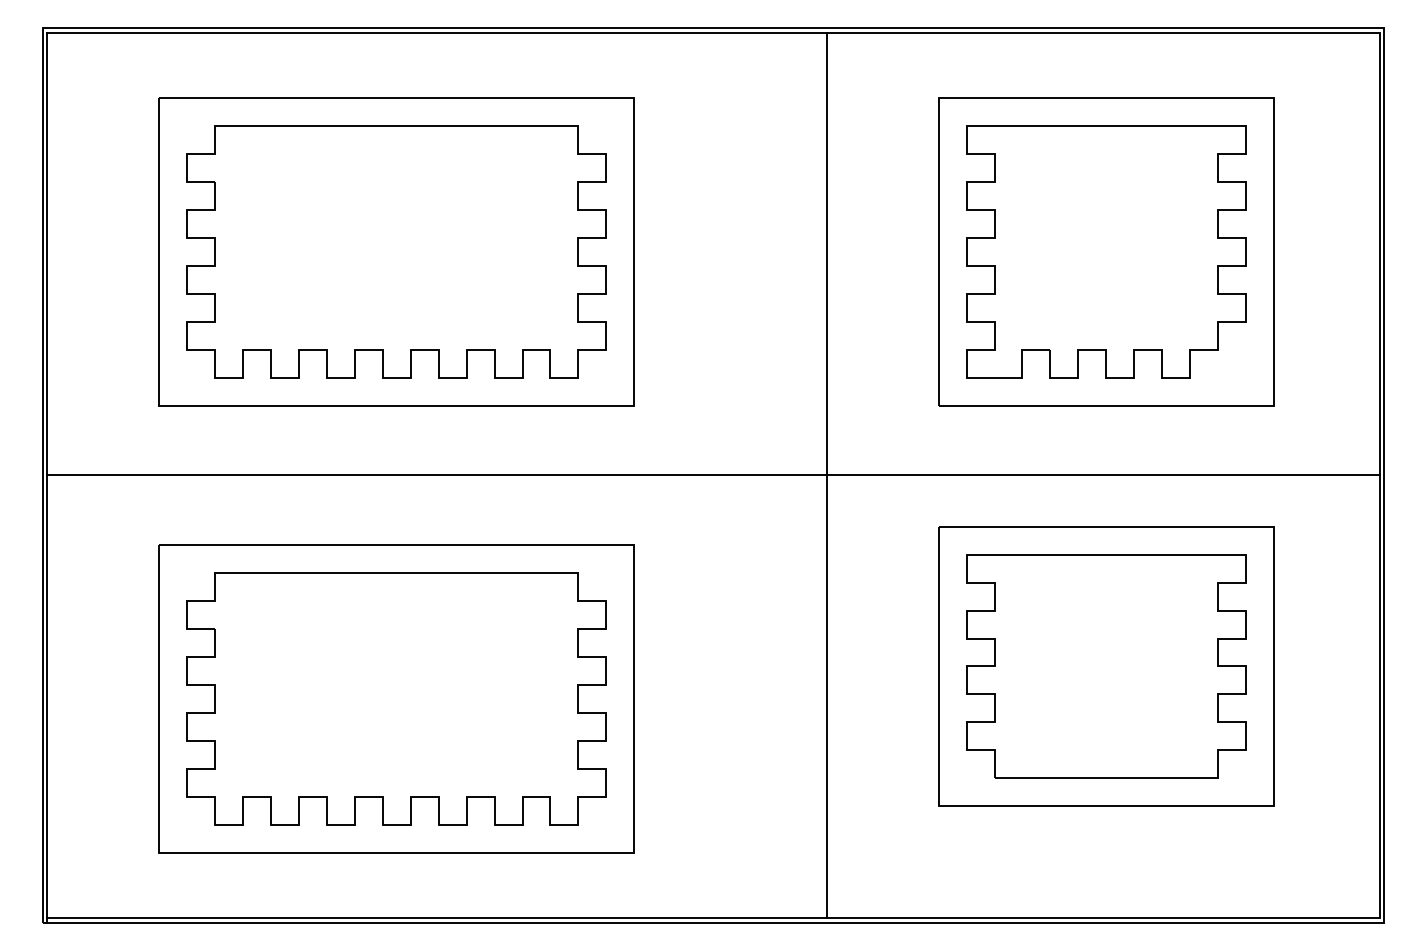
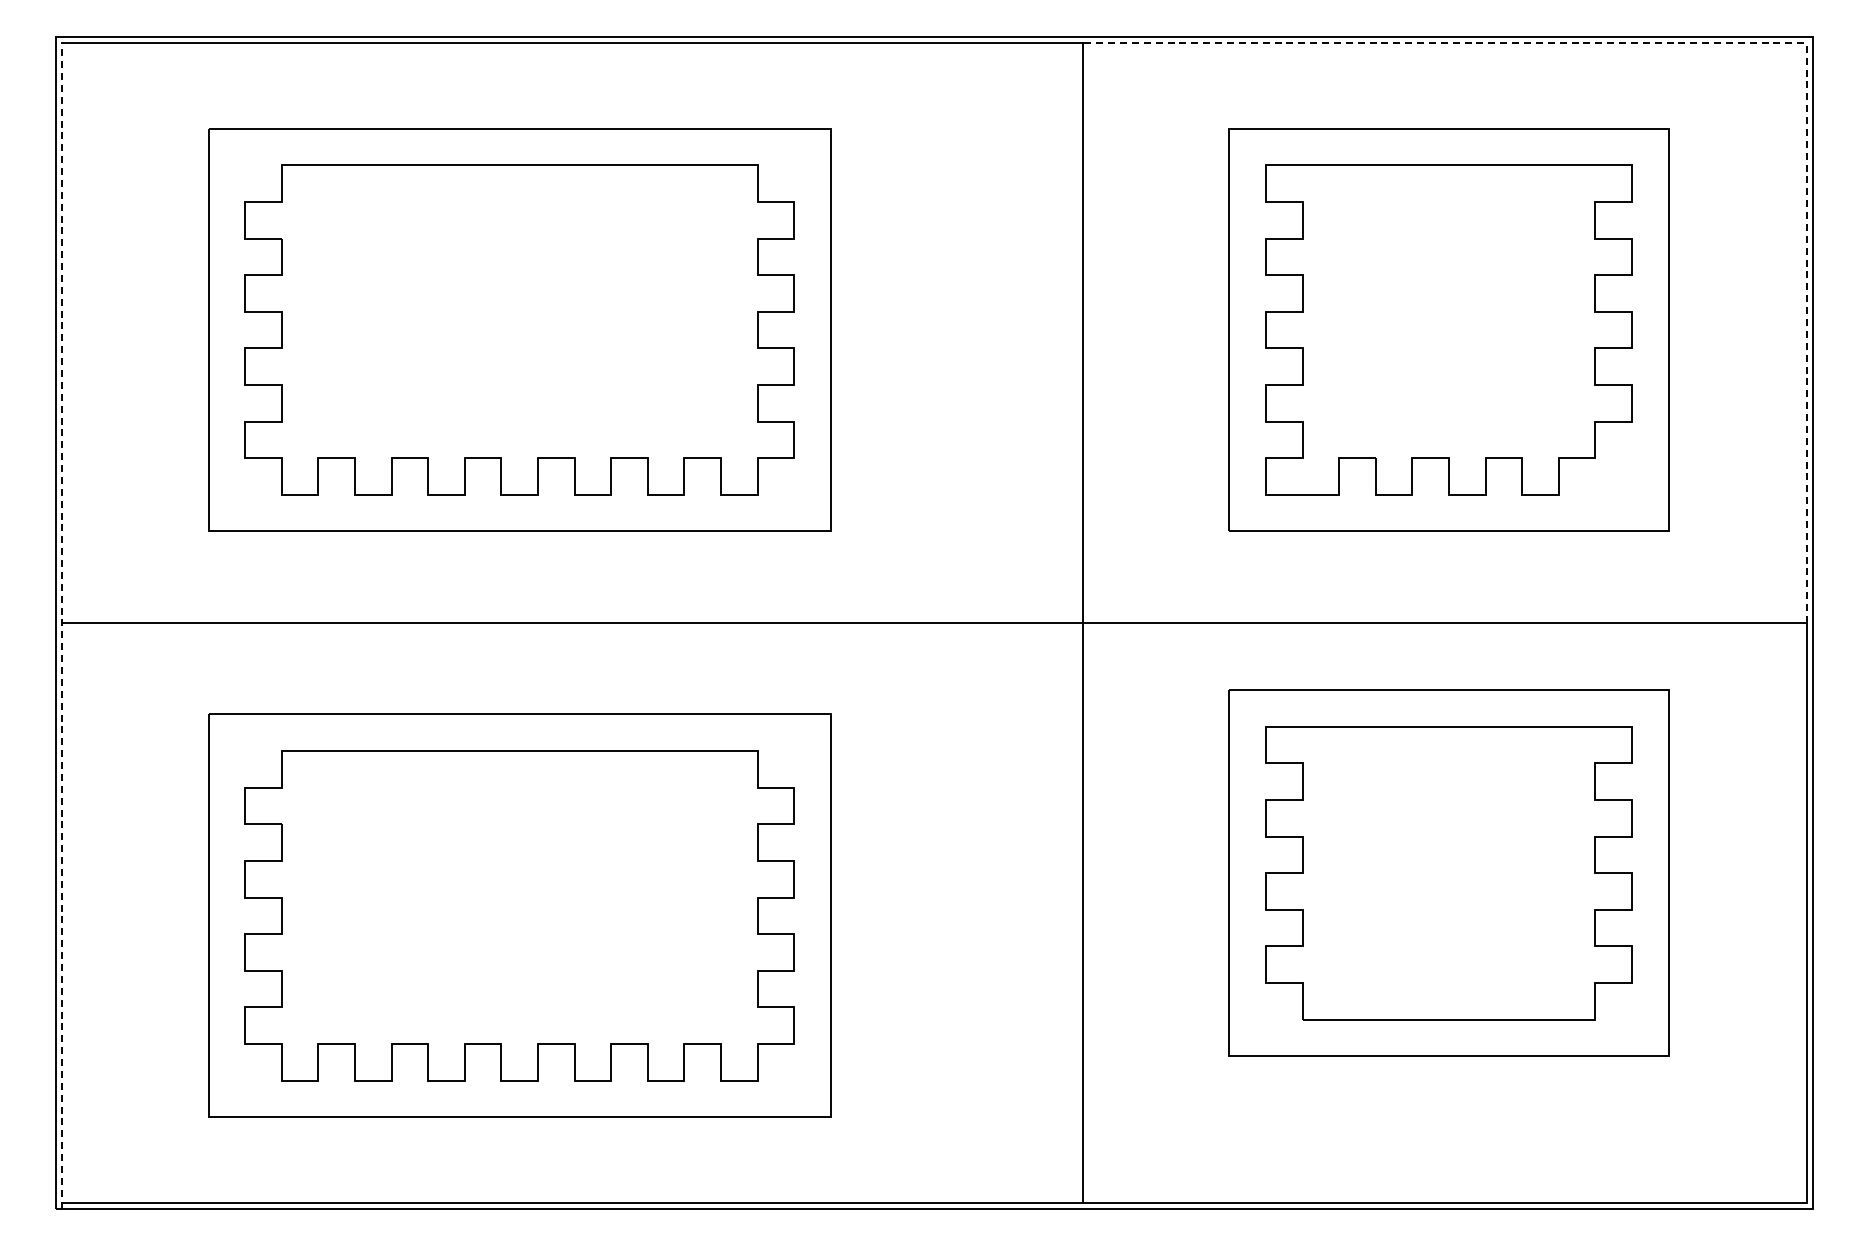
line: (1324, 32) -> (1734, 43), solid -> dashed
line: (47, 478) -> (62, 626), solid -> dashed

